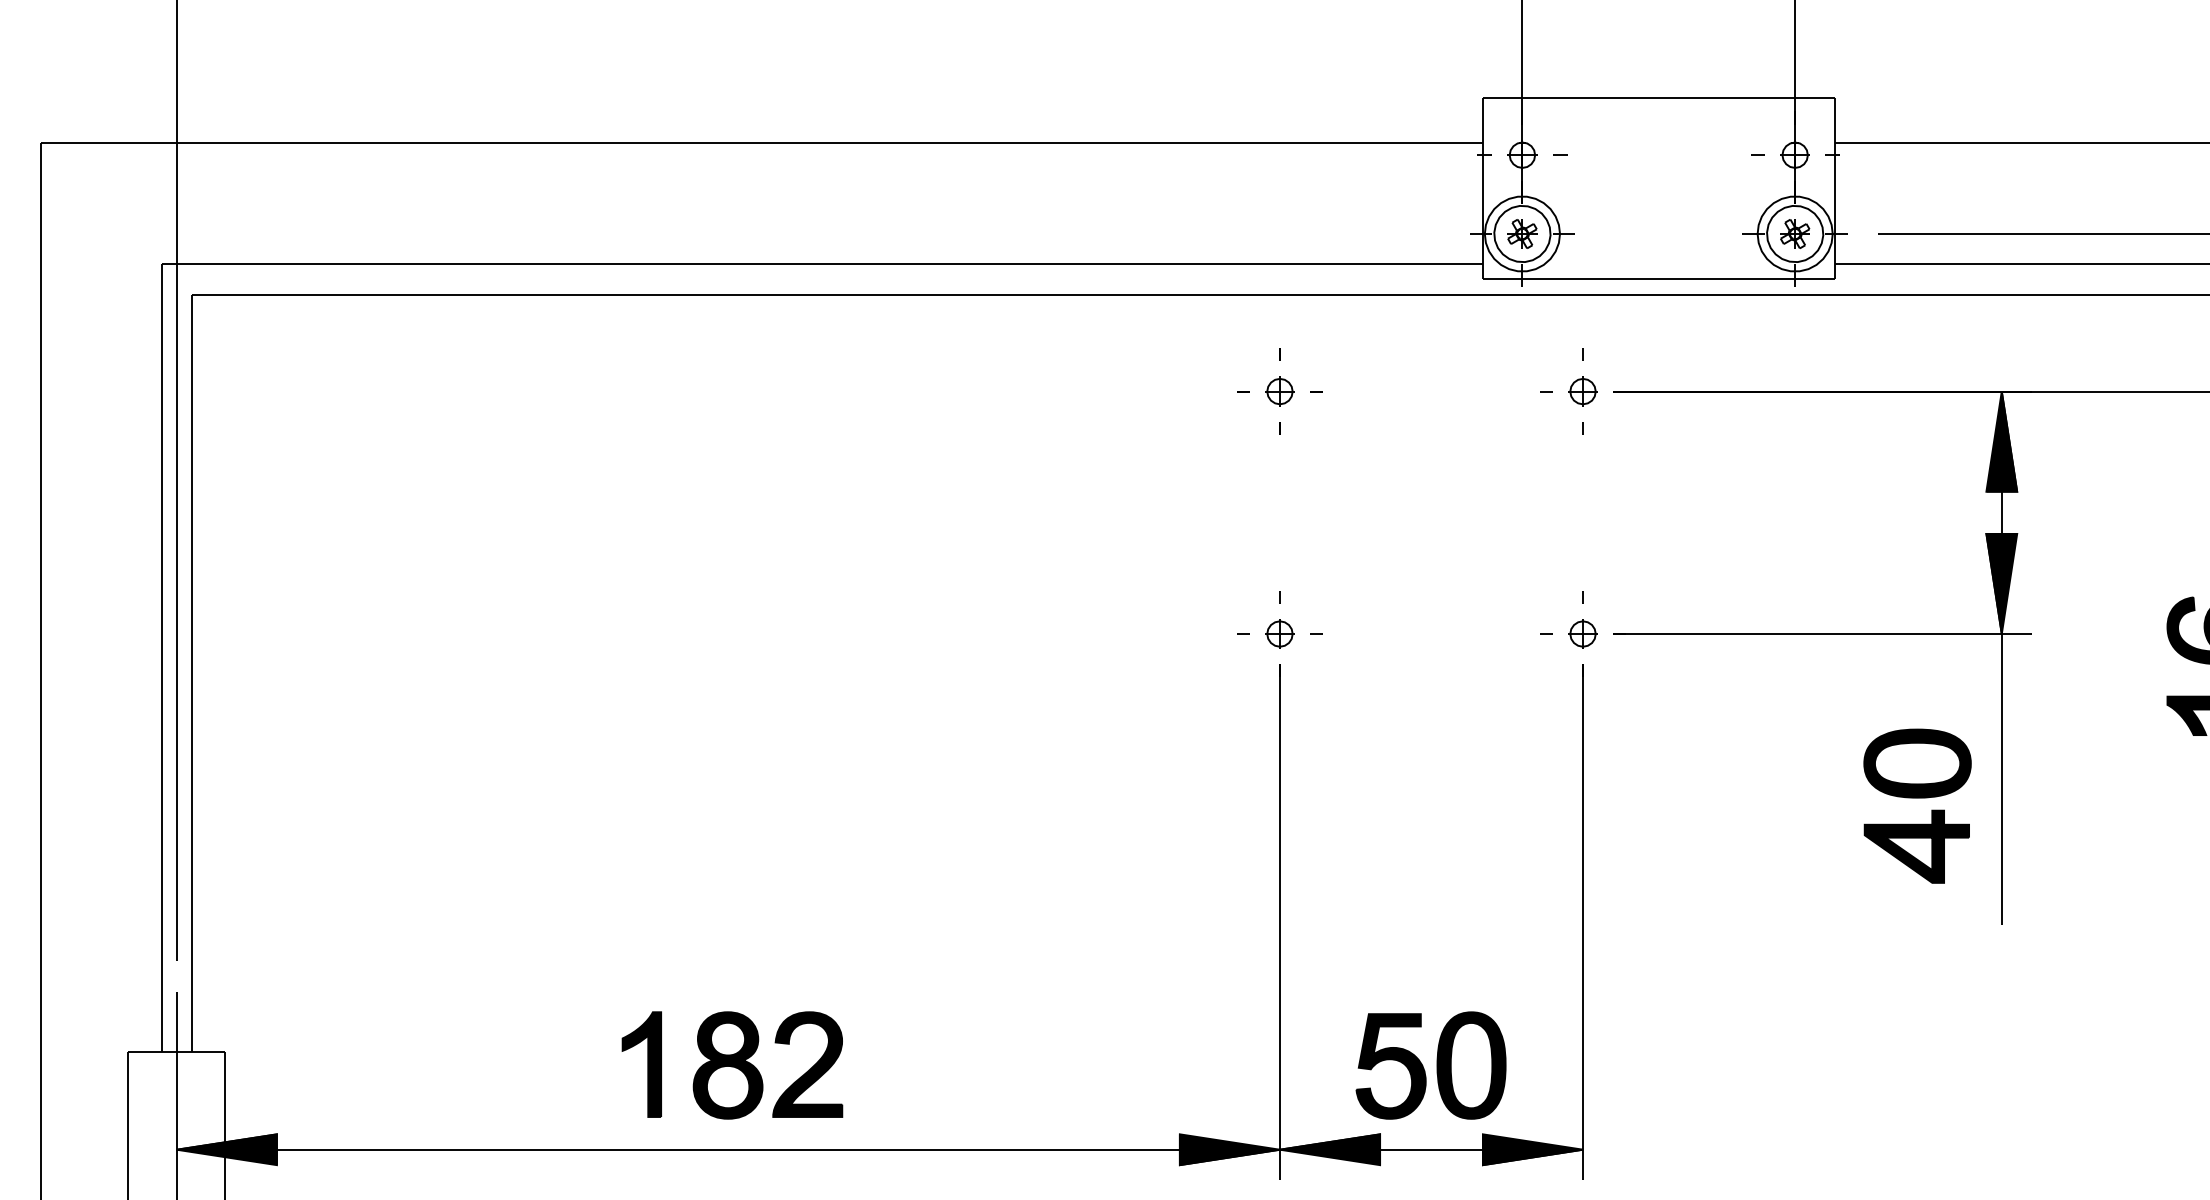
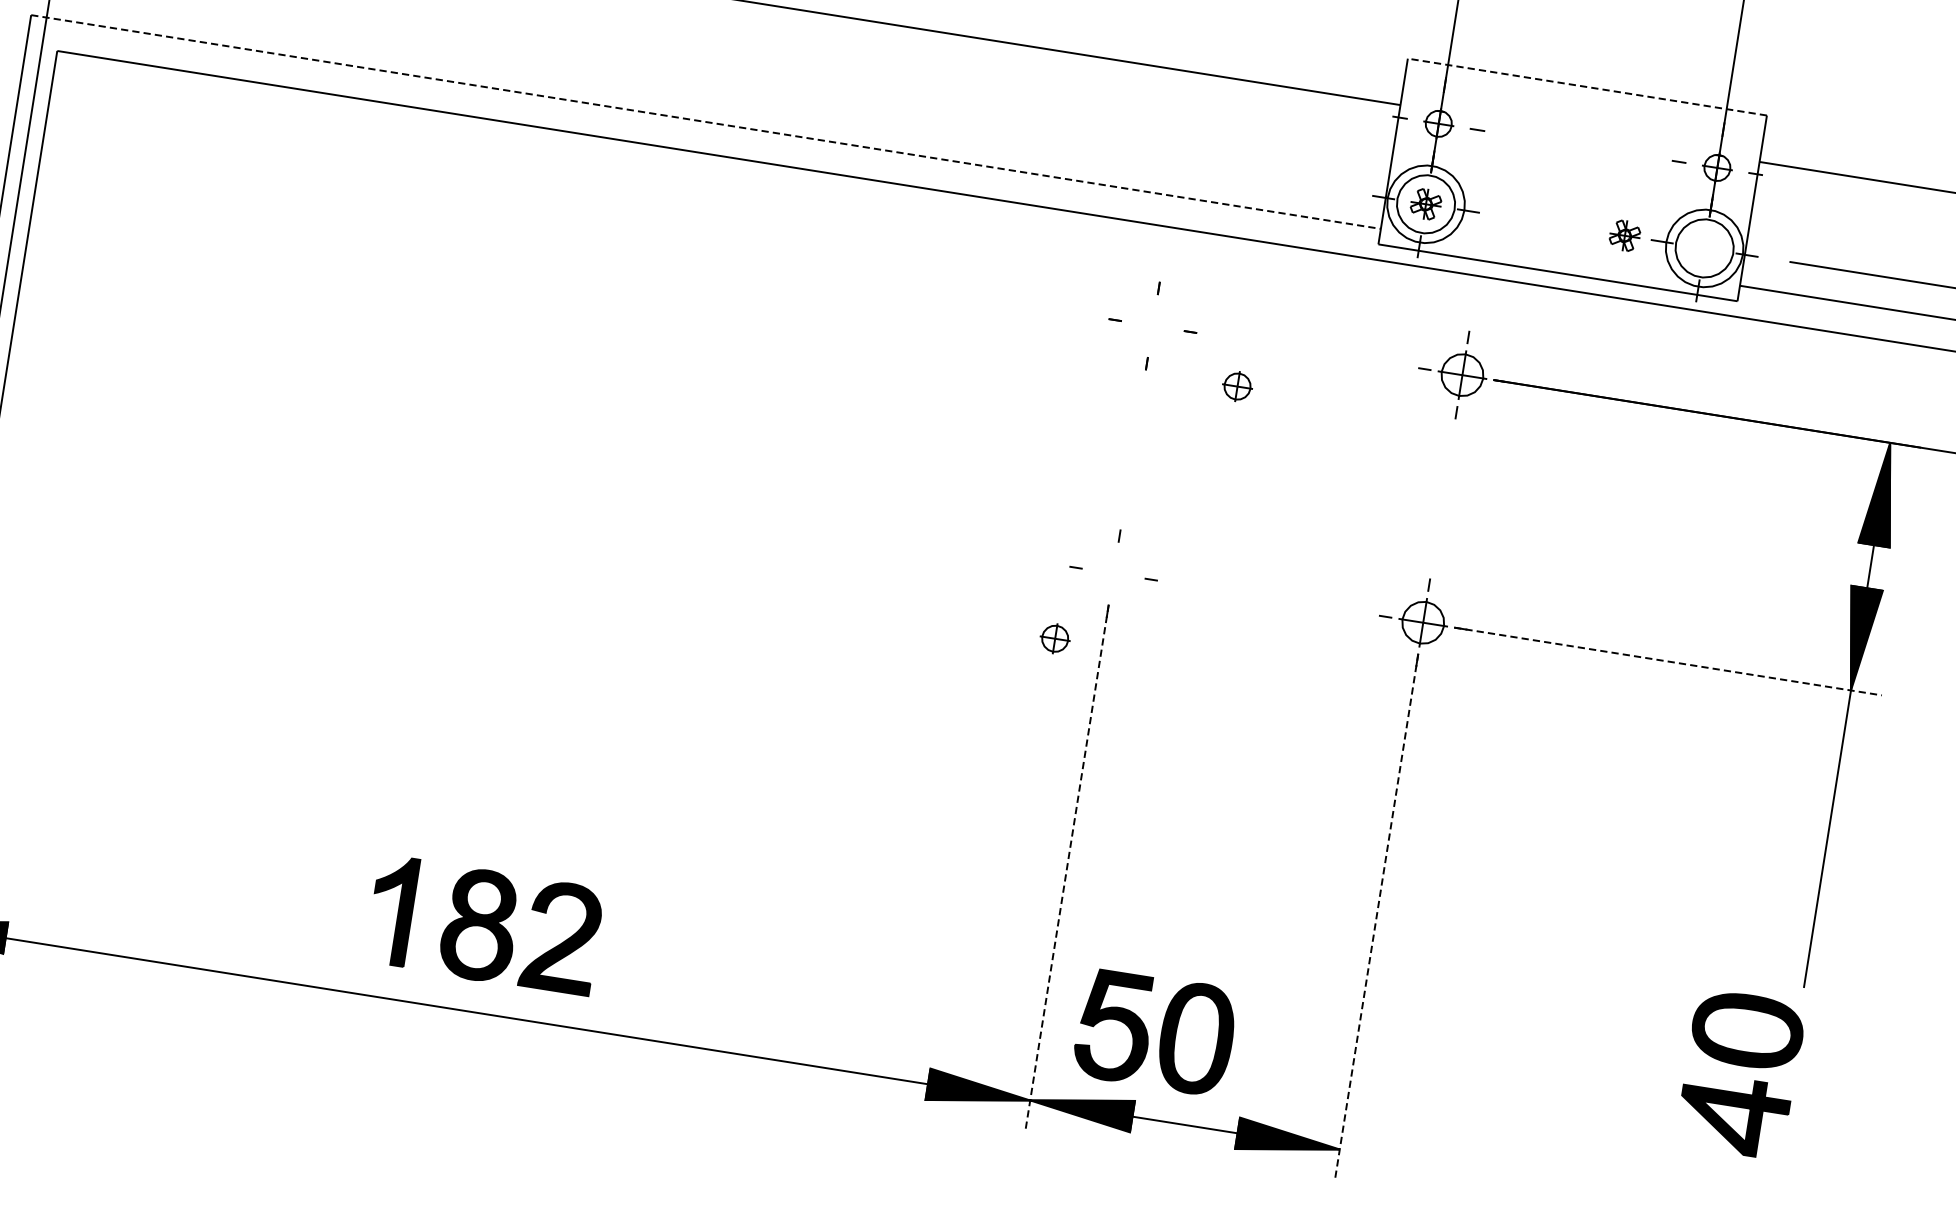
line: (1658, 97) -> (1587, 86), solid -> dashed
part: (1795, 233) -> (1625, 235), moved
line: (822, 264) -> (706, 122), solid -> dashed
part: (1279, 391) -> (1237, 386), moved
part: (1582, 391) -> (1461, 374), size x1.6
part: (1279, 633) -> (1054, 638), moved
part: (1582, 633) -> (1422, 622), size x1.6
line: (1823, 634) -> (1668, 662), solid -> dashed
part: (1917, 798) -> (1741, 1066), moved
line: (1279, 922) -> (1066, 868), solid -> dashed
line: (1583, 922) -> (1377, 917), solid -> dashed
part: (1430, 1065) -> (1154, 1031), moved

